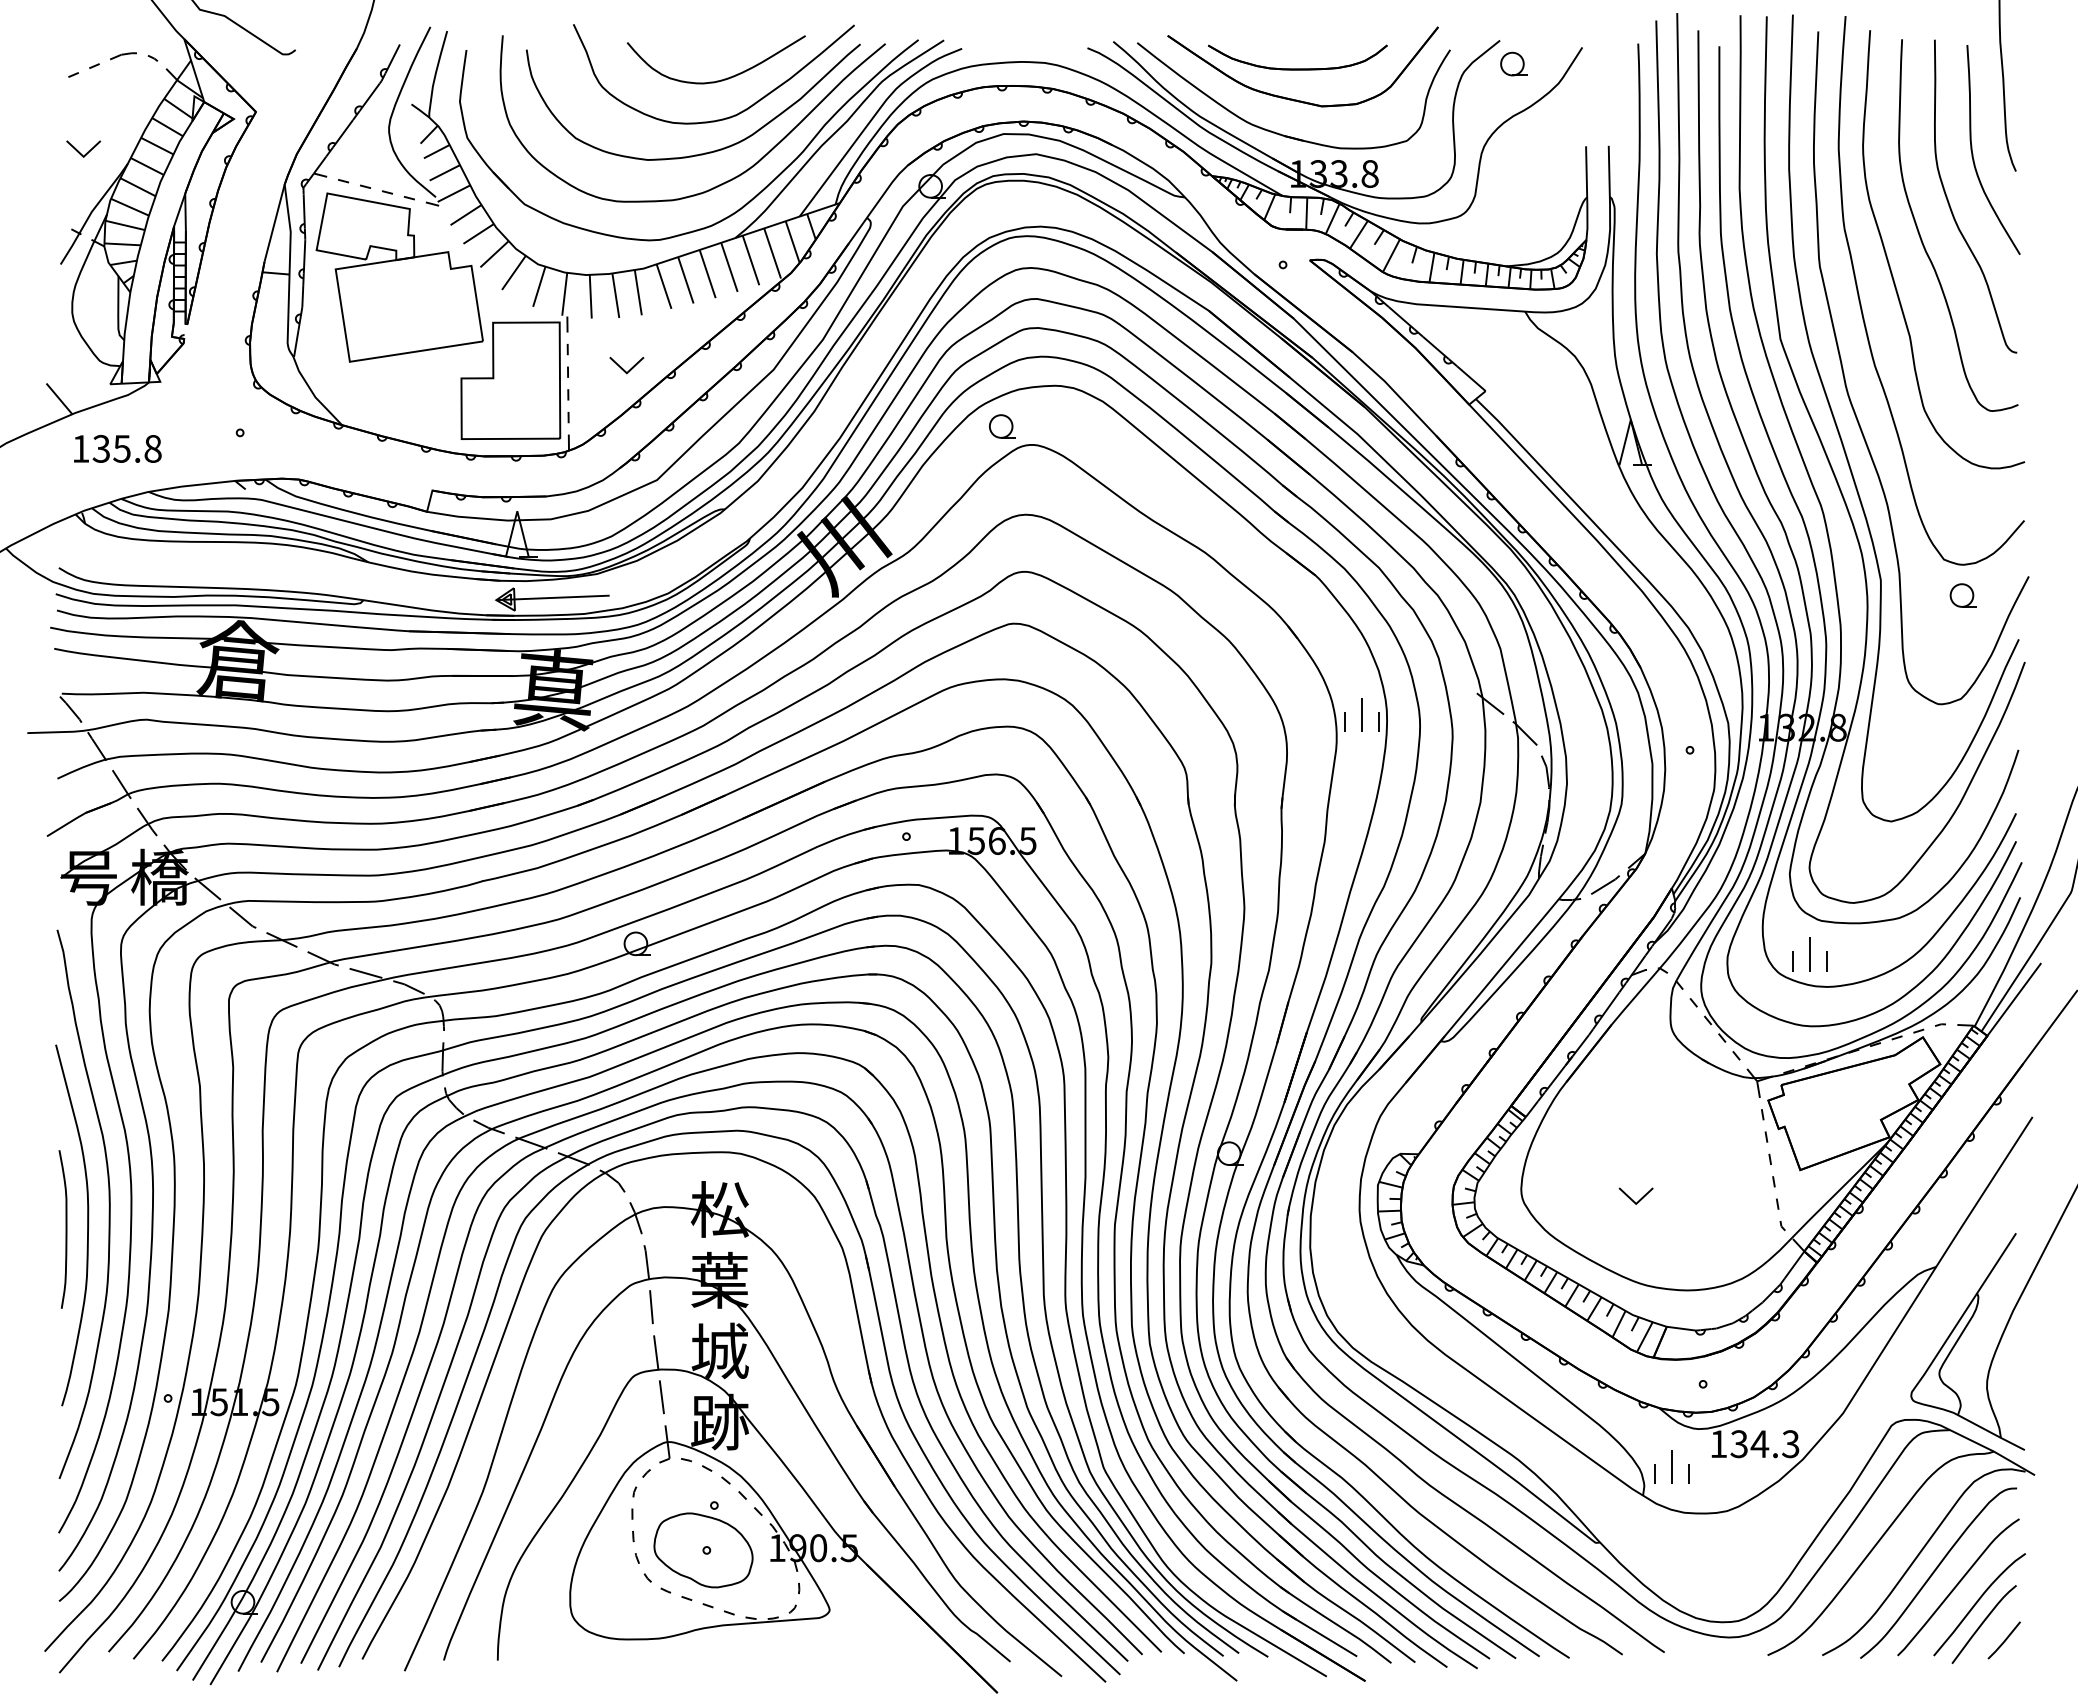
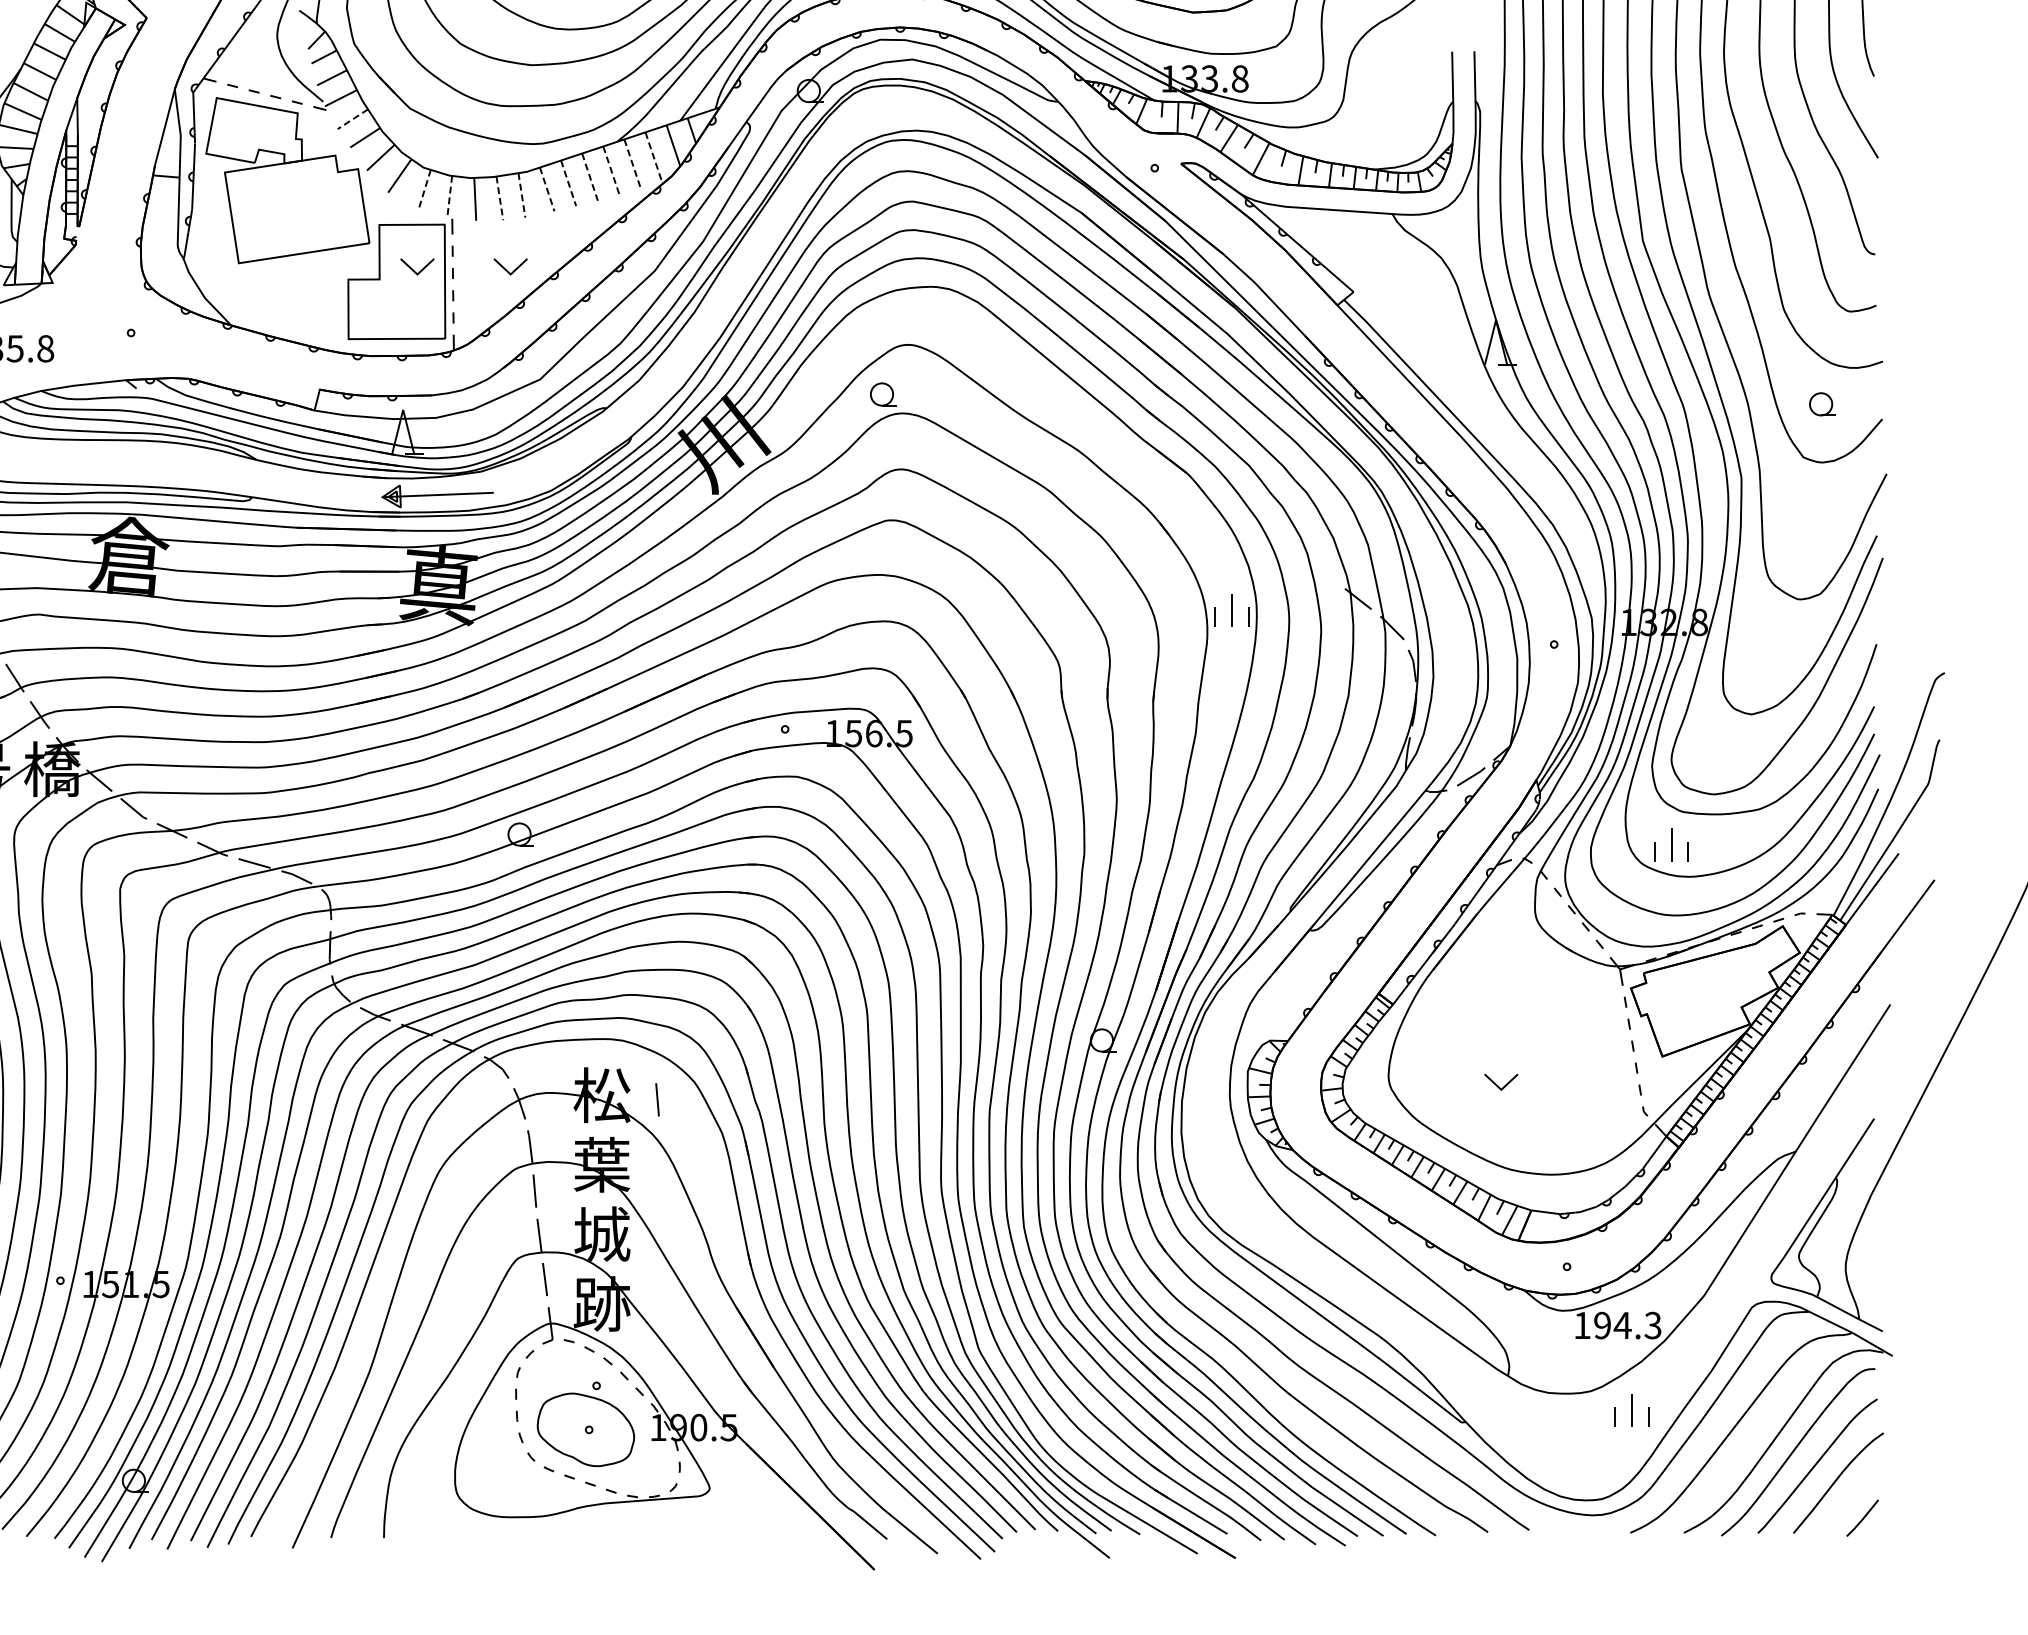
line: (465, 215) -> (352, 119), solid -> dashed
line: (772, 253) -> (653, 156), solid -> dashed
line: (751, 260) -> (633, 163), solid -> dashed
line: (729, 267) -> (611, 170), solid -> dashed
line: (707, 274) -> (589, 177), solid -> dashed
line: (686, 280) -> (569, 183), solid -> dashed
line: (539, 287) -> (424, 190), solid -> dashed
line: (664, 287) -> (547, 190), solid -> dashed
line: (638, 292) -> (522, 195), solid -> dashed
line: (564, 294) -> (449, 197), solid -> dashed
line: (615, 295) -> (499, 198), solid -> dashed
part: (531, 365) -> (417, 266), added
part: (1002, 426) -> (883, 394), moved
part: (1962, 595) -> (1821, 404), moved
line: (776, 1214) -> (657, 1100), added
text: (1738, 1444) -> (1601, 1325), 134.3 -> 194.3
part: (1671, 1466) -> (1631, 1410), moved
curve: (1983, 1623) -> (1842, 1501), removed

